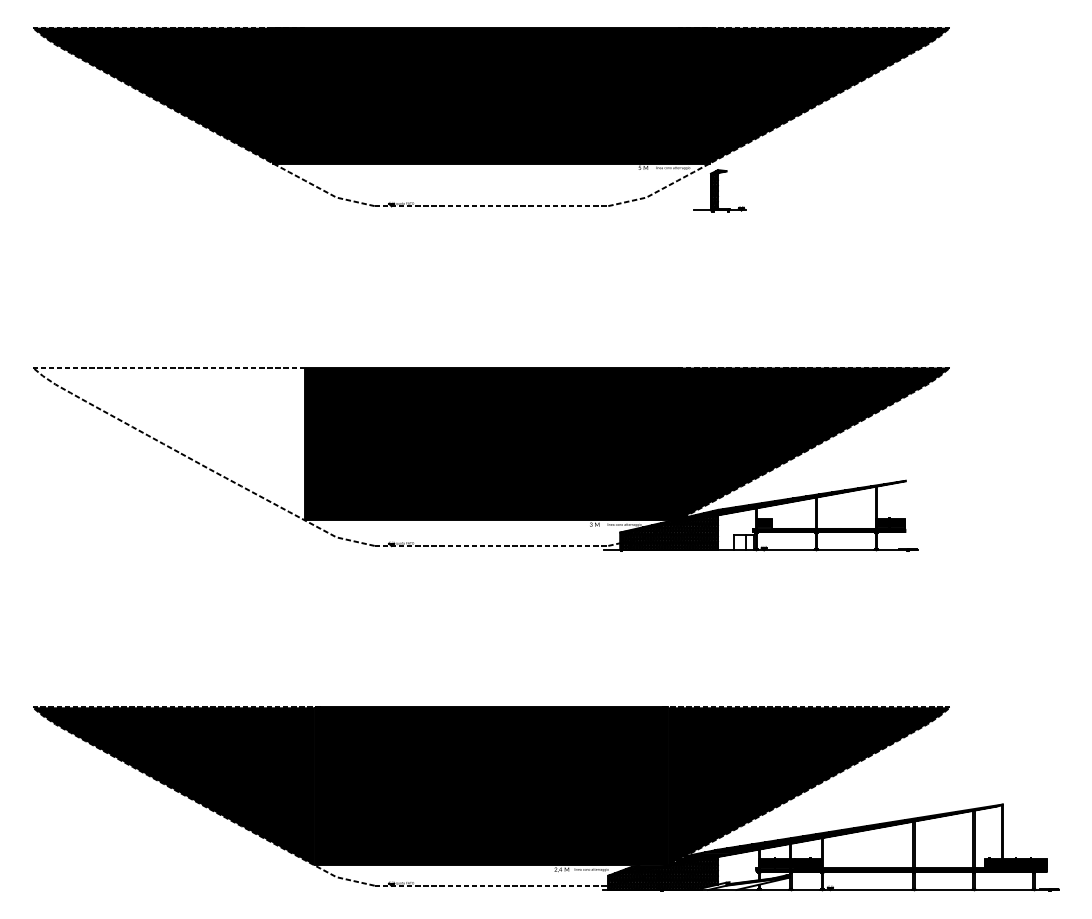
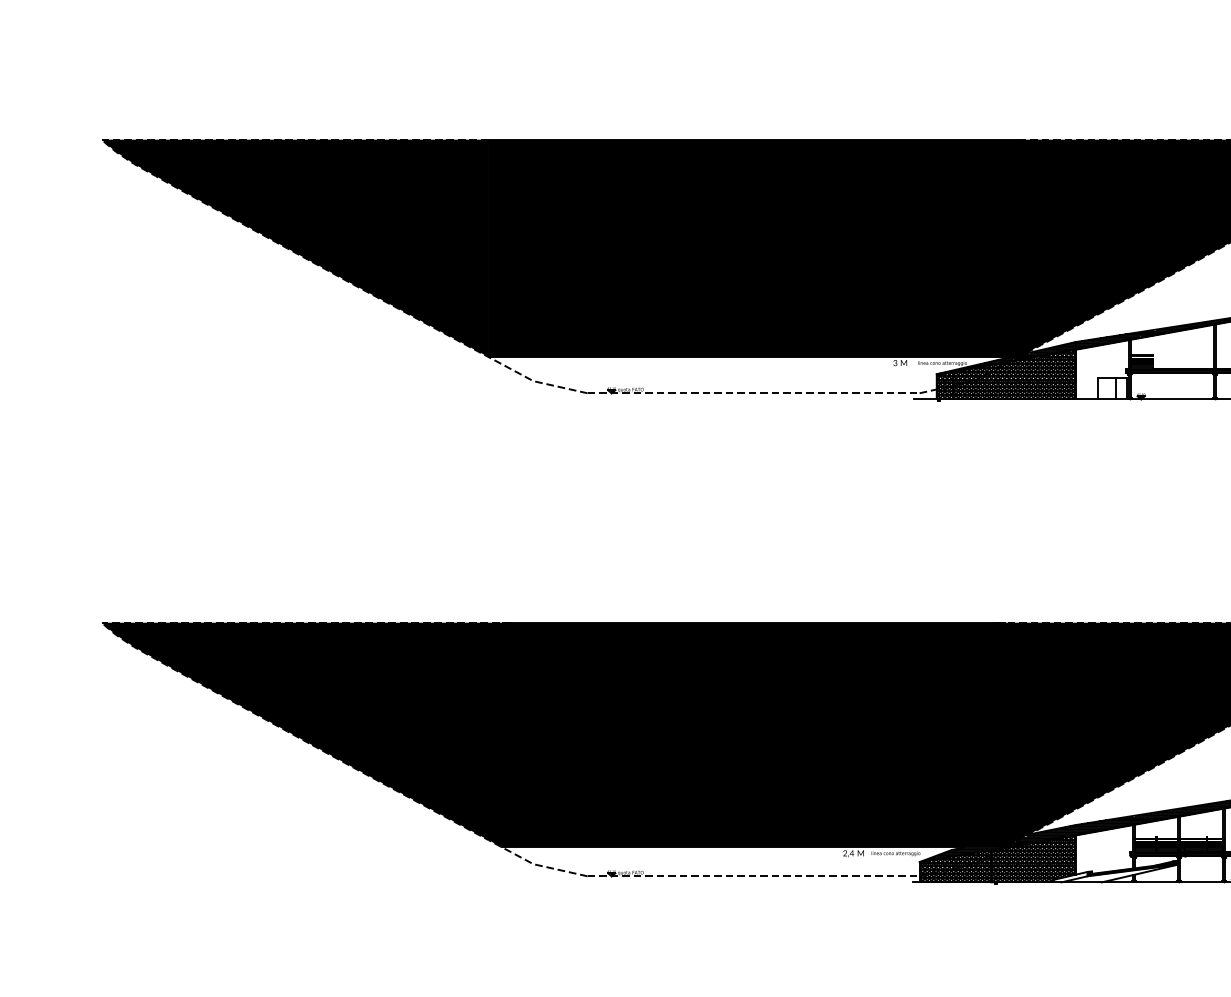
fill: (168, 443) -> (294, 247), added

